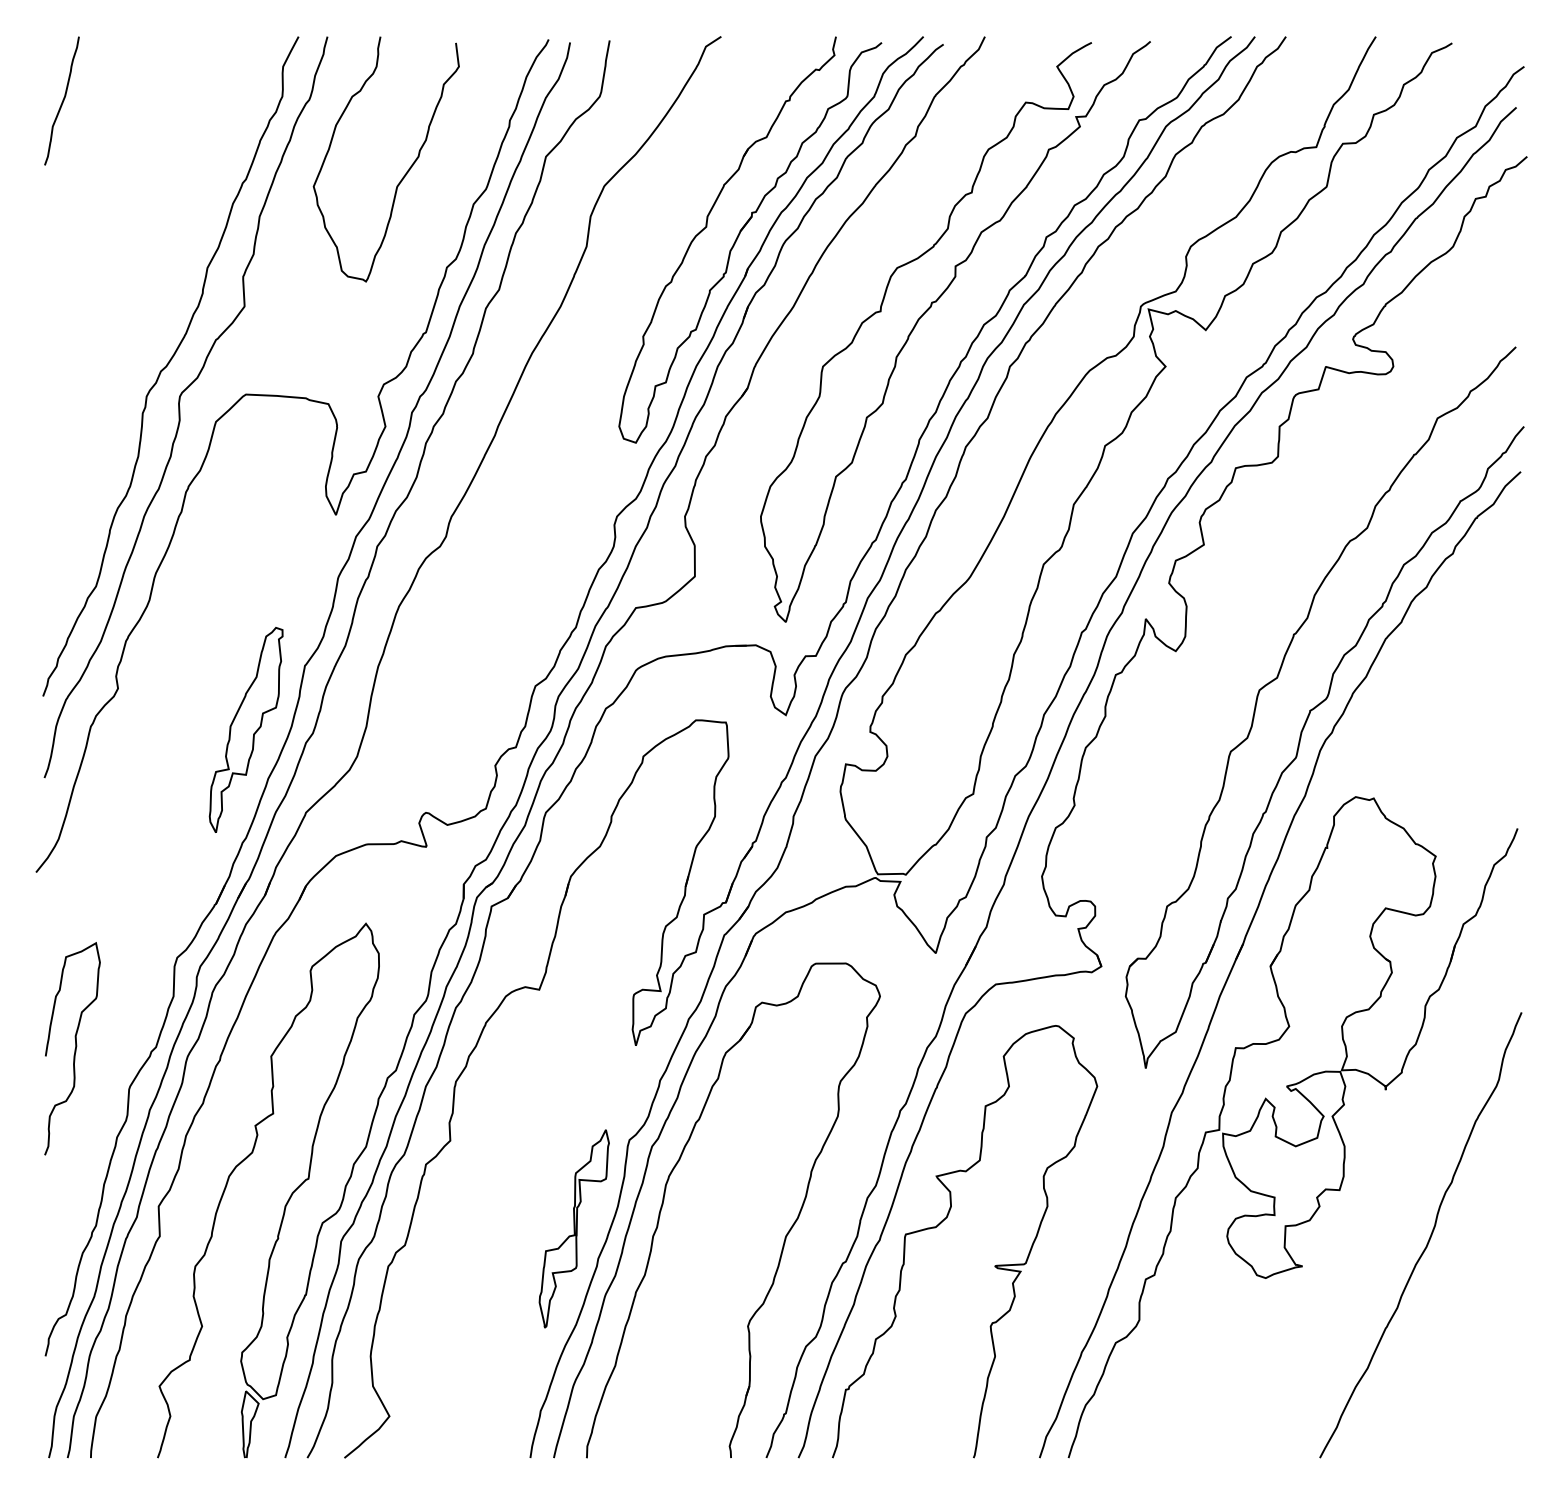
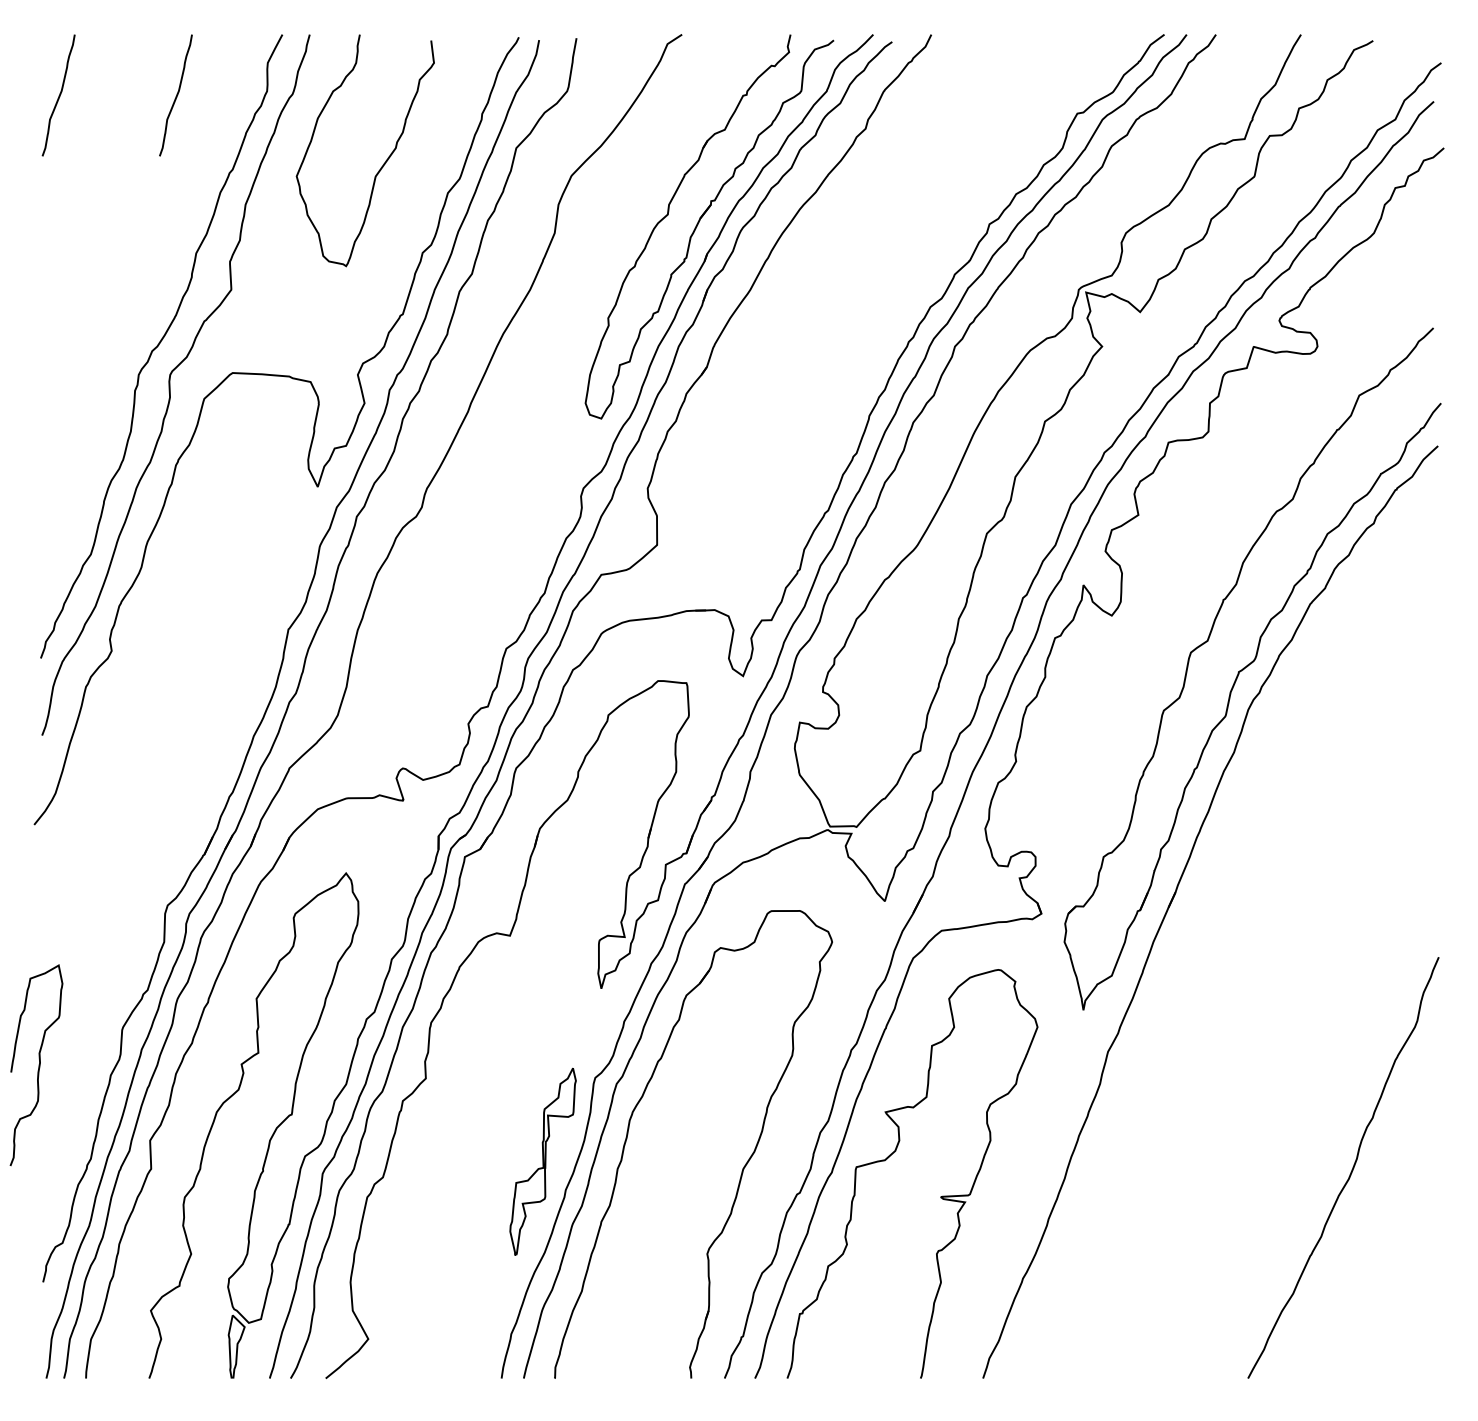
curve: (186, 100) -> (176, 94), added
curve: (931, 307) -> (880, 290), removed
part: (245, 729) -> (232, 689), removed
curve: (74, 1049) -> (38, 1066), moved
part: (1286, 1140) -> (1216, 1078), removed

